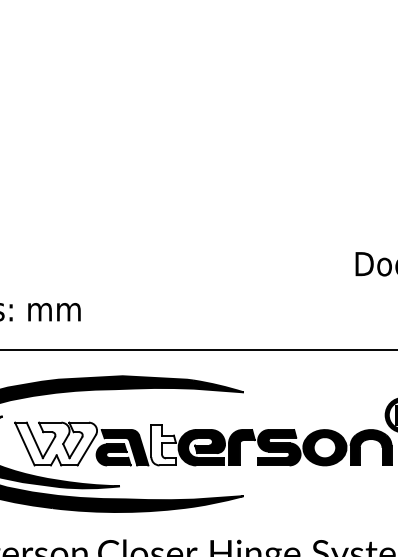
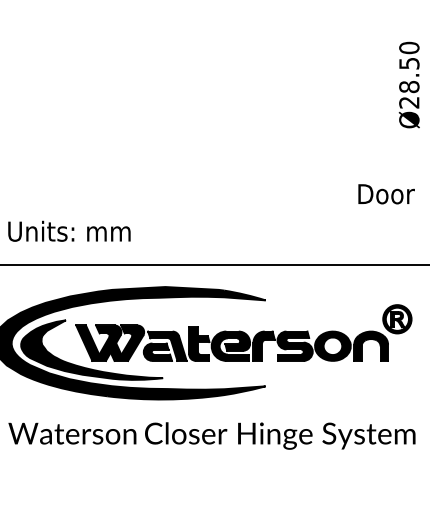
fill: (56, 443) -> (110, 342), added
fill: (163, 444) -> (199, 343), added

